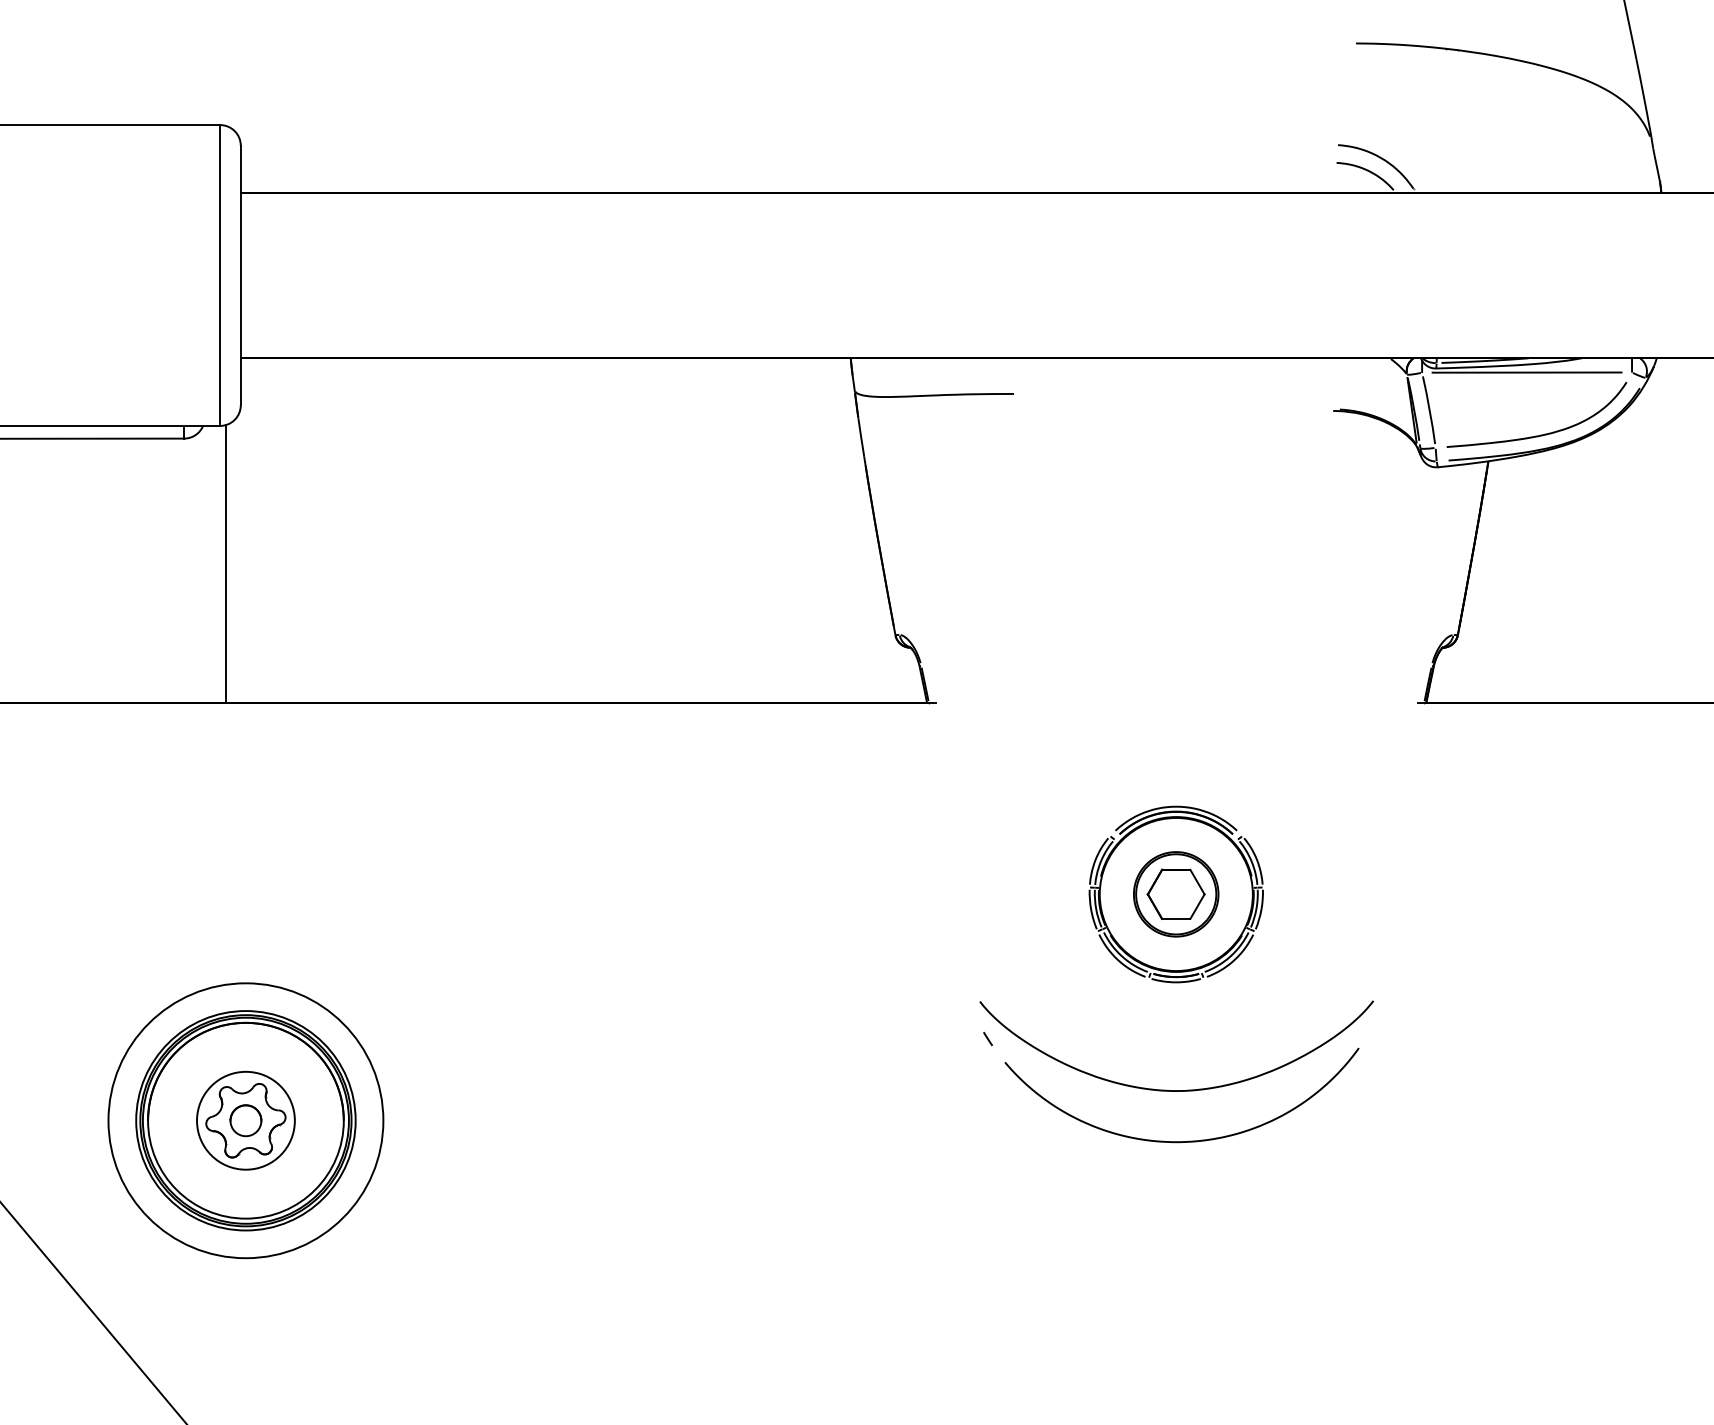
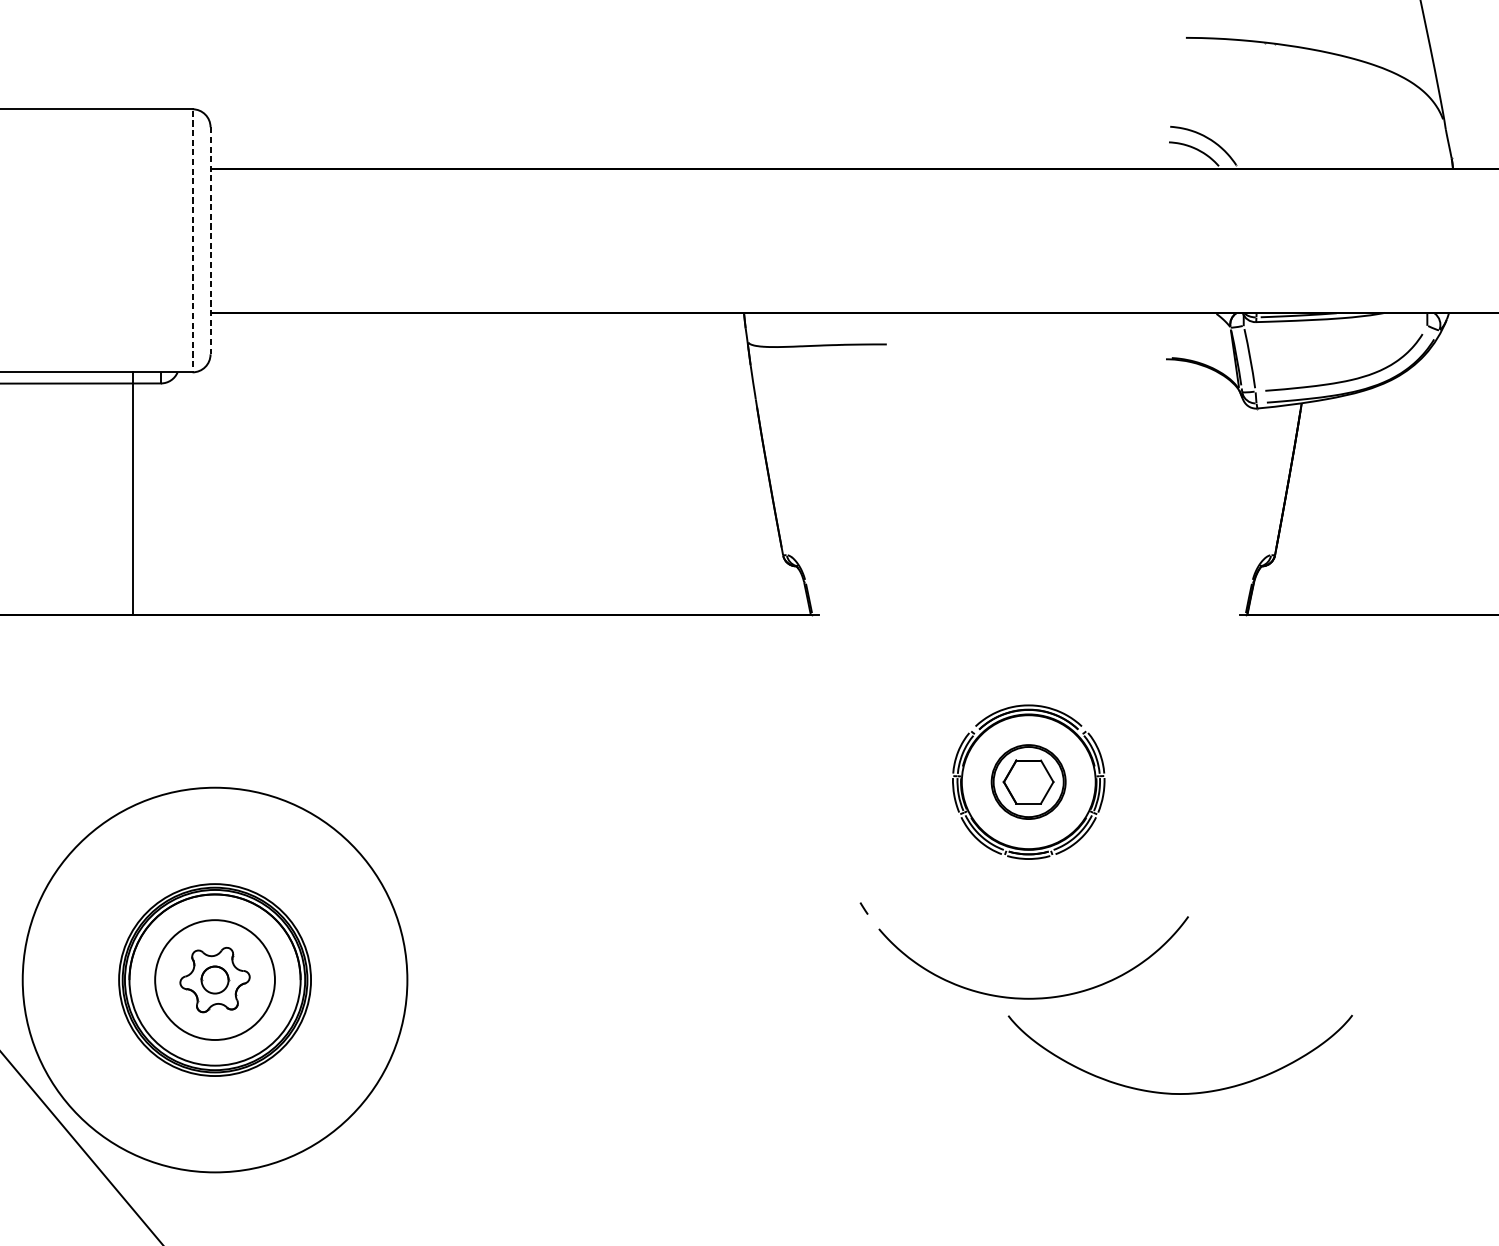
line: (220, 275) -> (192, 240), solid -> dashed
line: (240, 275) -> (210, 240), solid -> dashed
line: (1526, 372) -> (1335, 325), removed
line: (225, 563) -> (132, 492), moved
curve: (1167, 1089) -> (1172, 1092), moved
circle: (245, 1120) -> (214, 979), size x1.4
circle: (245, 1120) -> (214, 979), size x1.6

